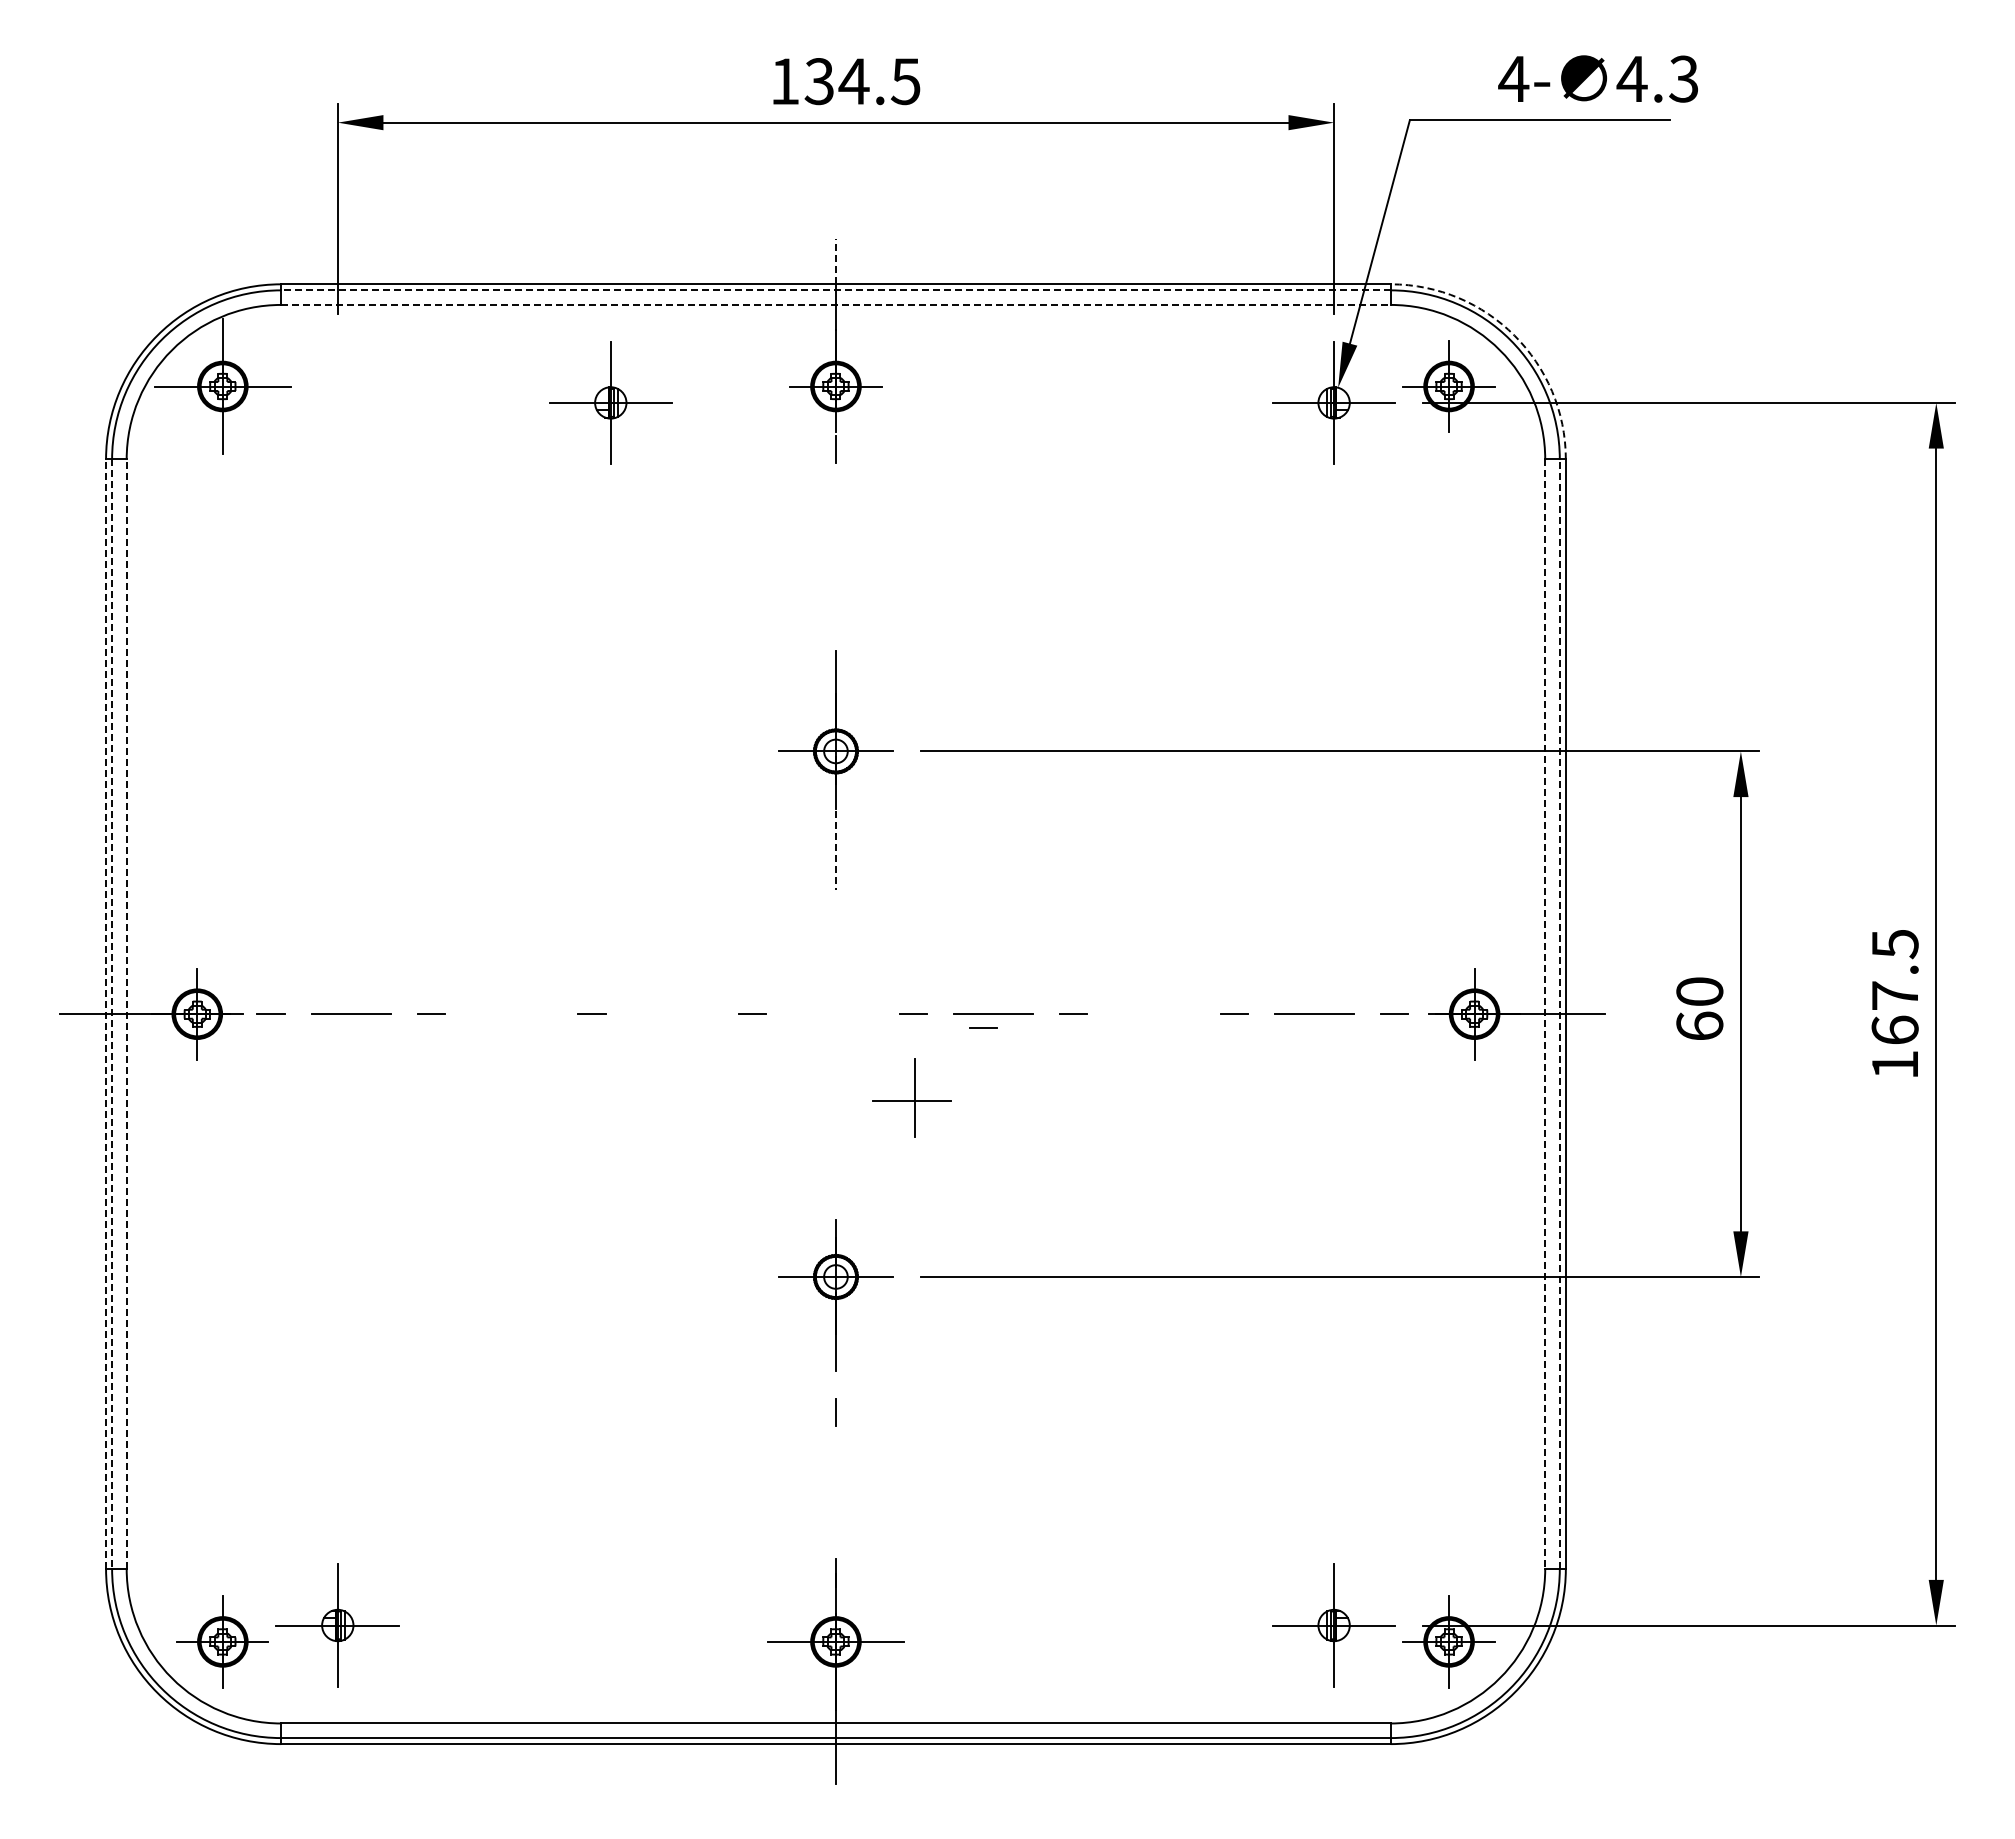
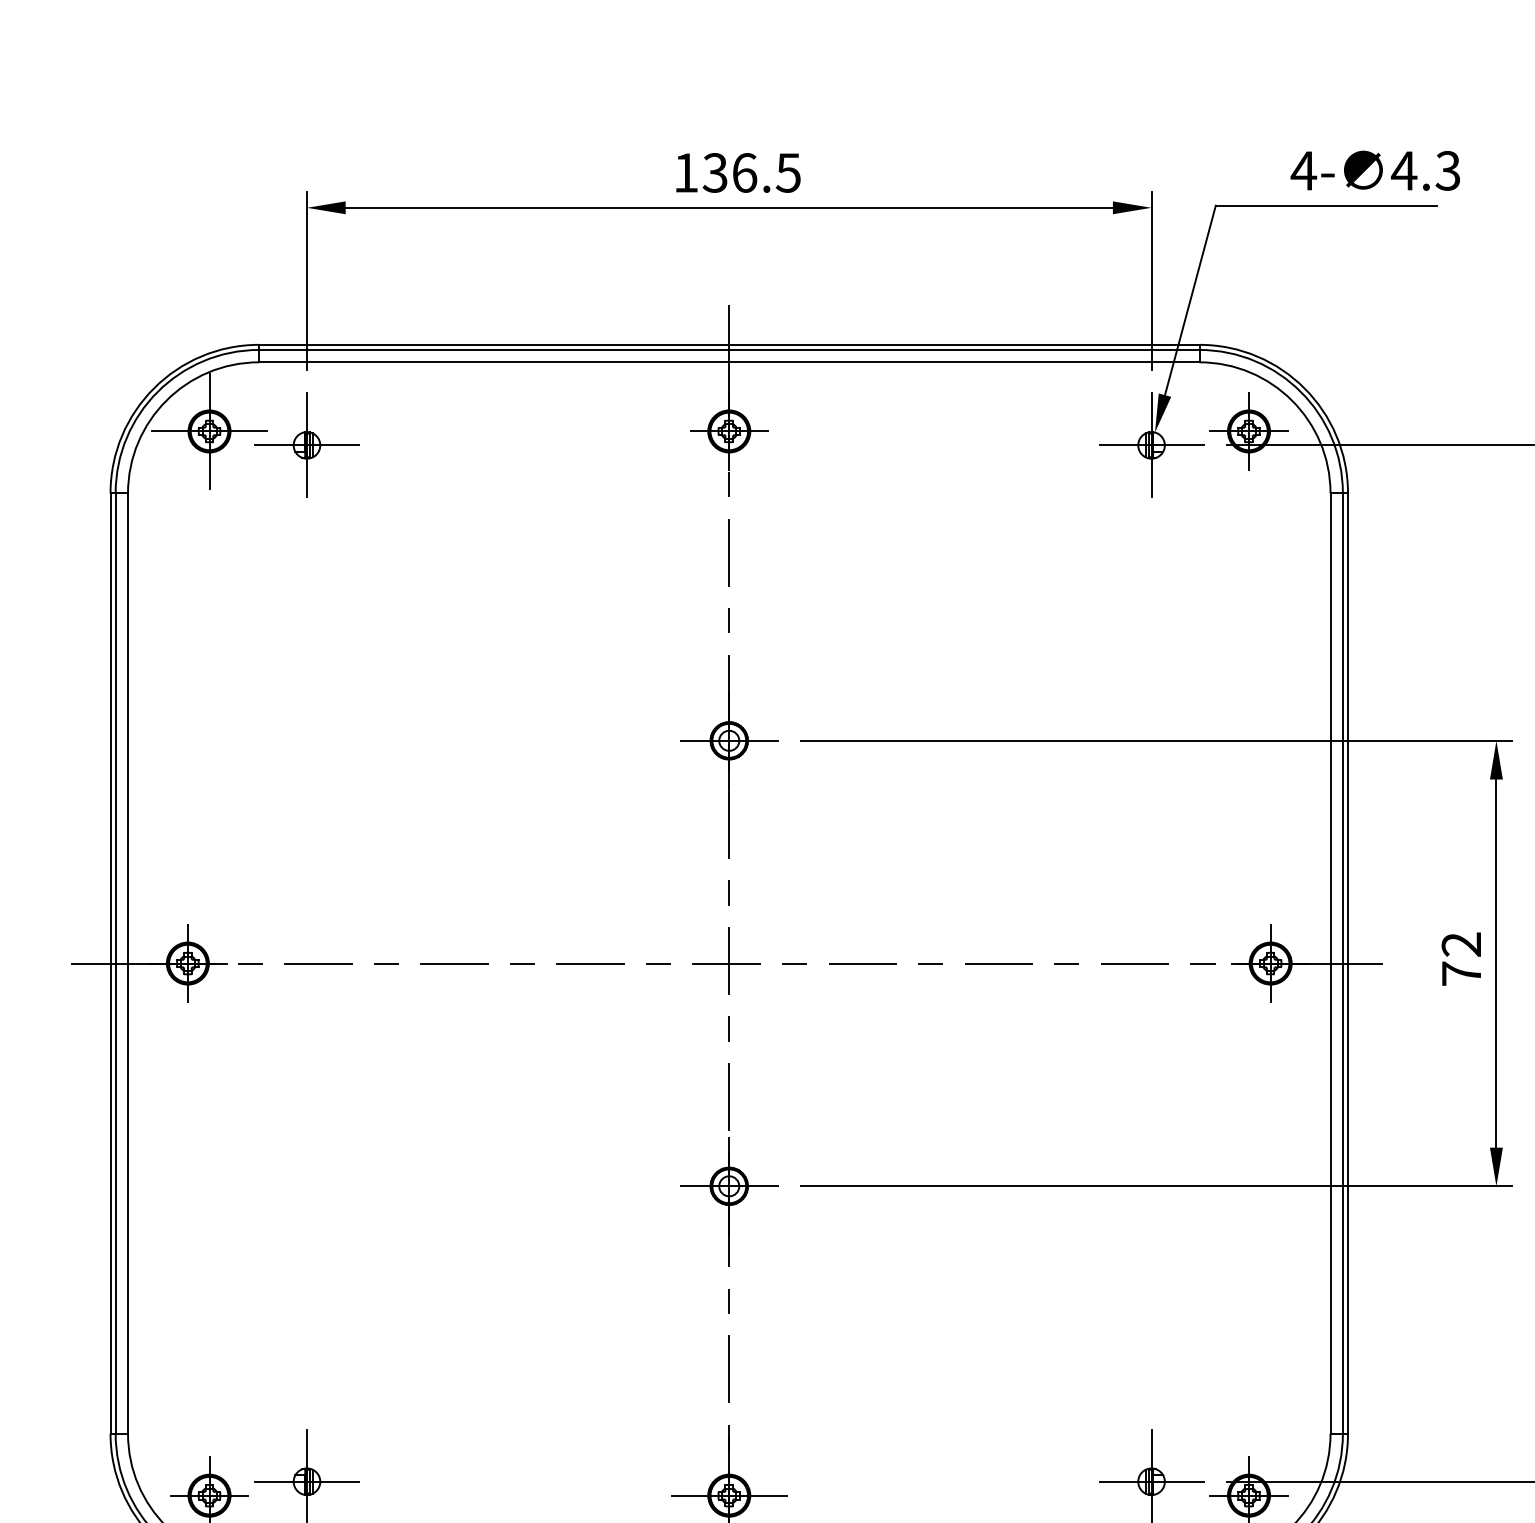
text: (853, 81) -> (744, 172), 134.5 -> 136.5
line: (835, 261) -> (728, 325), dashed -> solid
line: (835, 290) -> (728, 350), dashed -> solid
line: (835, 304) -> (728, 361), dashed -> solid
arc: (1514, 335) -> (1304, 388), dashed -> solid
part: (610, 402) -> (306, 445), moved
line: (835, 529) -> (728, 552), added
line: (835, 609) -> (728, 620), added
line: (835, 851) -> (728, 825), dashed -> solid
line: (835, 930) -> (728, 892), added
text: (1699, 1008) -> (1461, 958), 60 -> 72
line: (106, 1014) -> (110, 963), dashed -> solid
line: (112, 1014) -> (116, 963), dashed -> solid
line: (126, 1014) -> (127, 963), dashed -> solid
line: (511, 1014) -> (454, 963), added
line: (672, 1014) -> (590, 963), added
line: (1153, 1014) -> (998, 963), added
line: (1545, 1014) -> (1330, 963), dashed -> solid
line: (1559, 1014) -> (1342, 963), dashed -> solid
line: (983, 1027) -> (854, 974), removed
line: (835, 1091) -> (728, 1029), added
part: (911, 1097) -> (726, 960), moved
line: (835, 1171) -> (728, 1096), added
line: (835, 1492) -> (728, 1369), added

